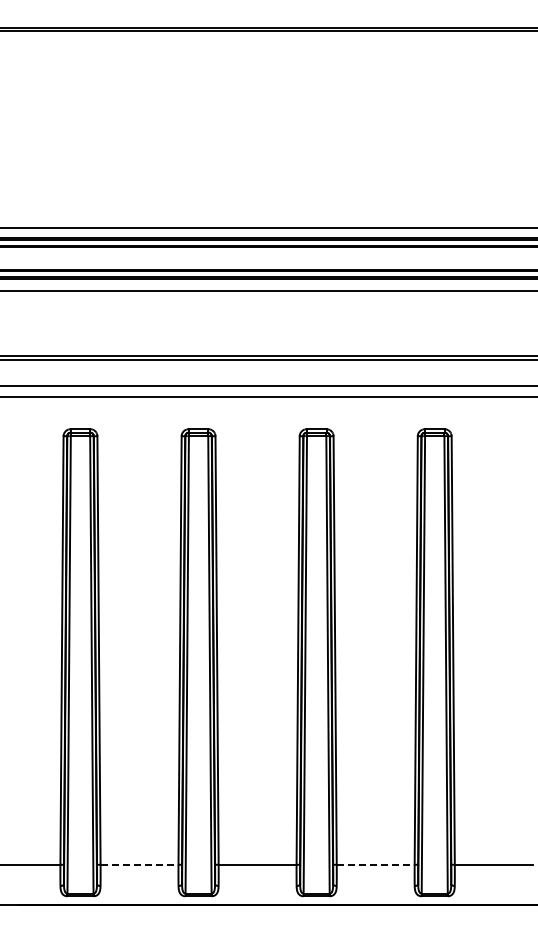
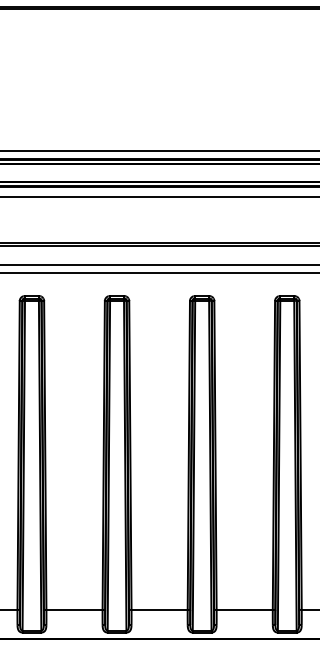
line: (139, 864) -> (74, 609), dashed -> solid
line: (375, 864) -> (244, 609), dashed -> solid

